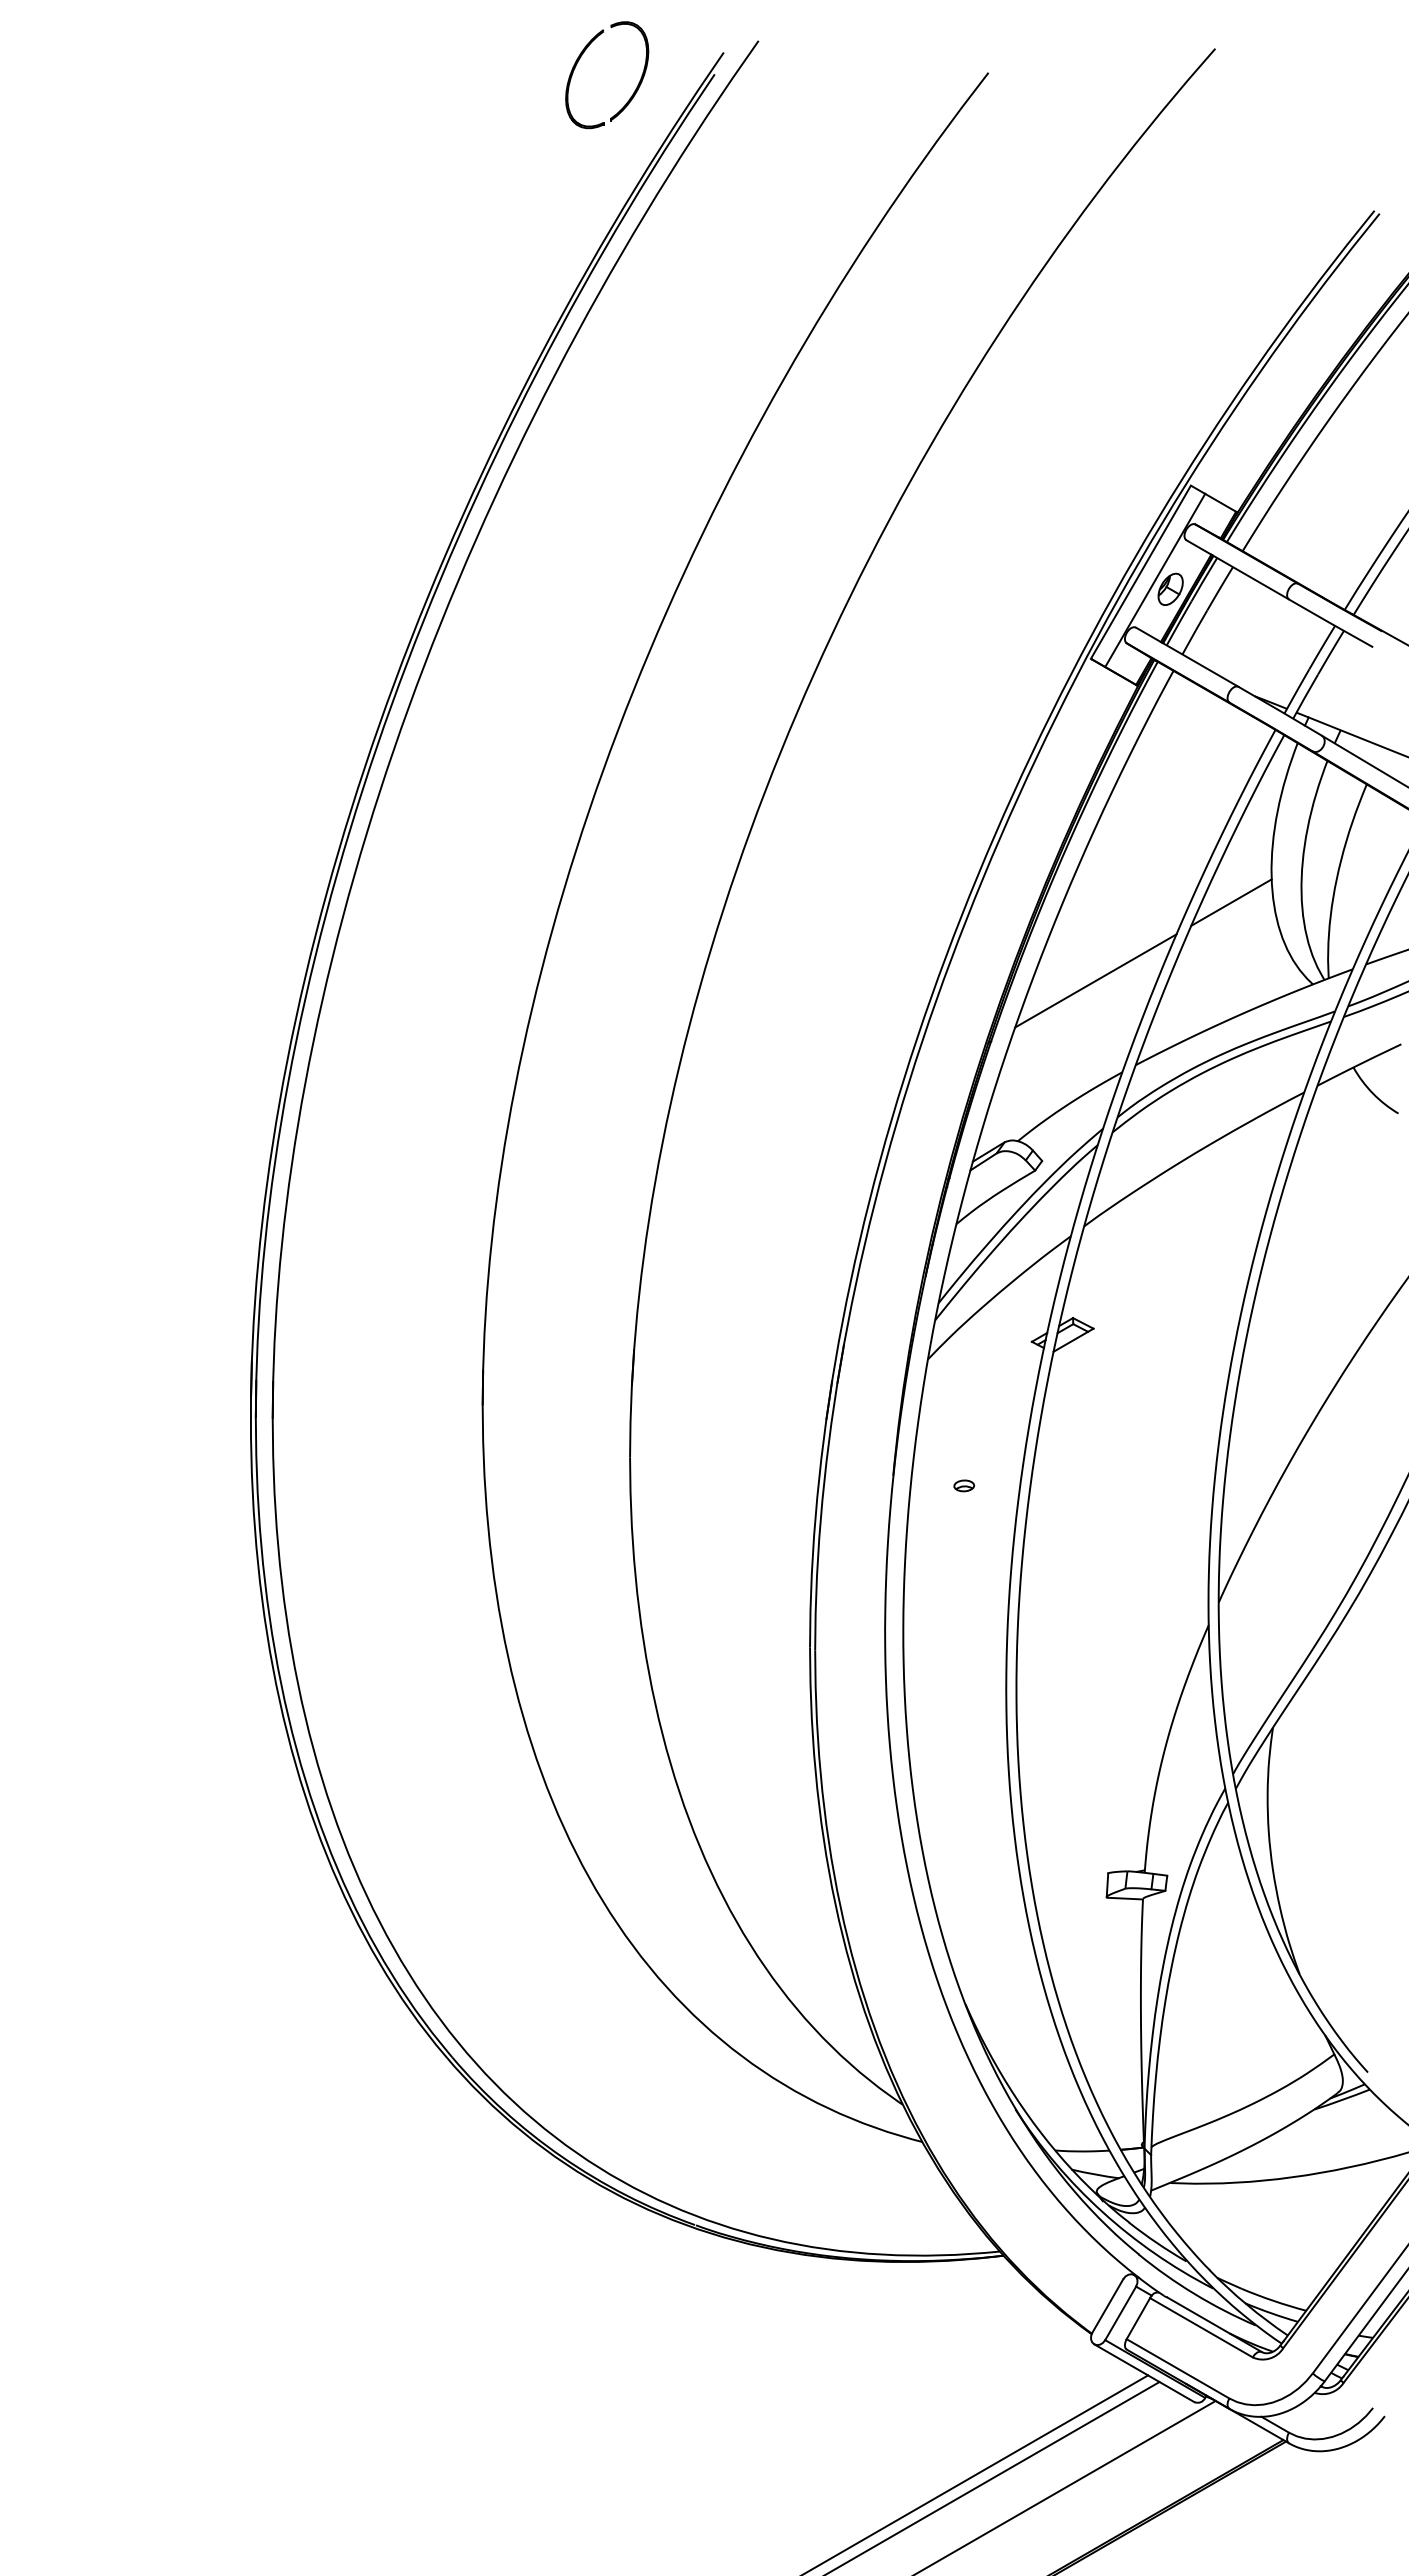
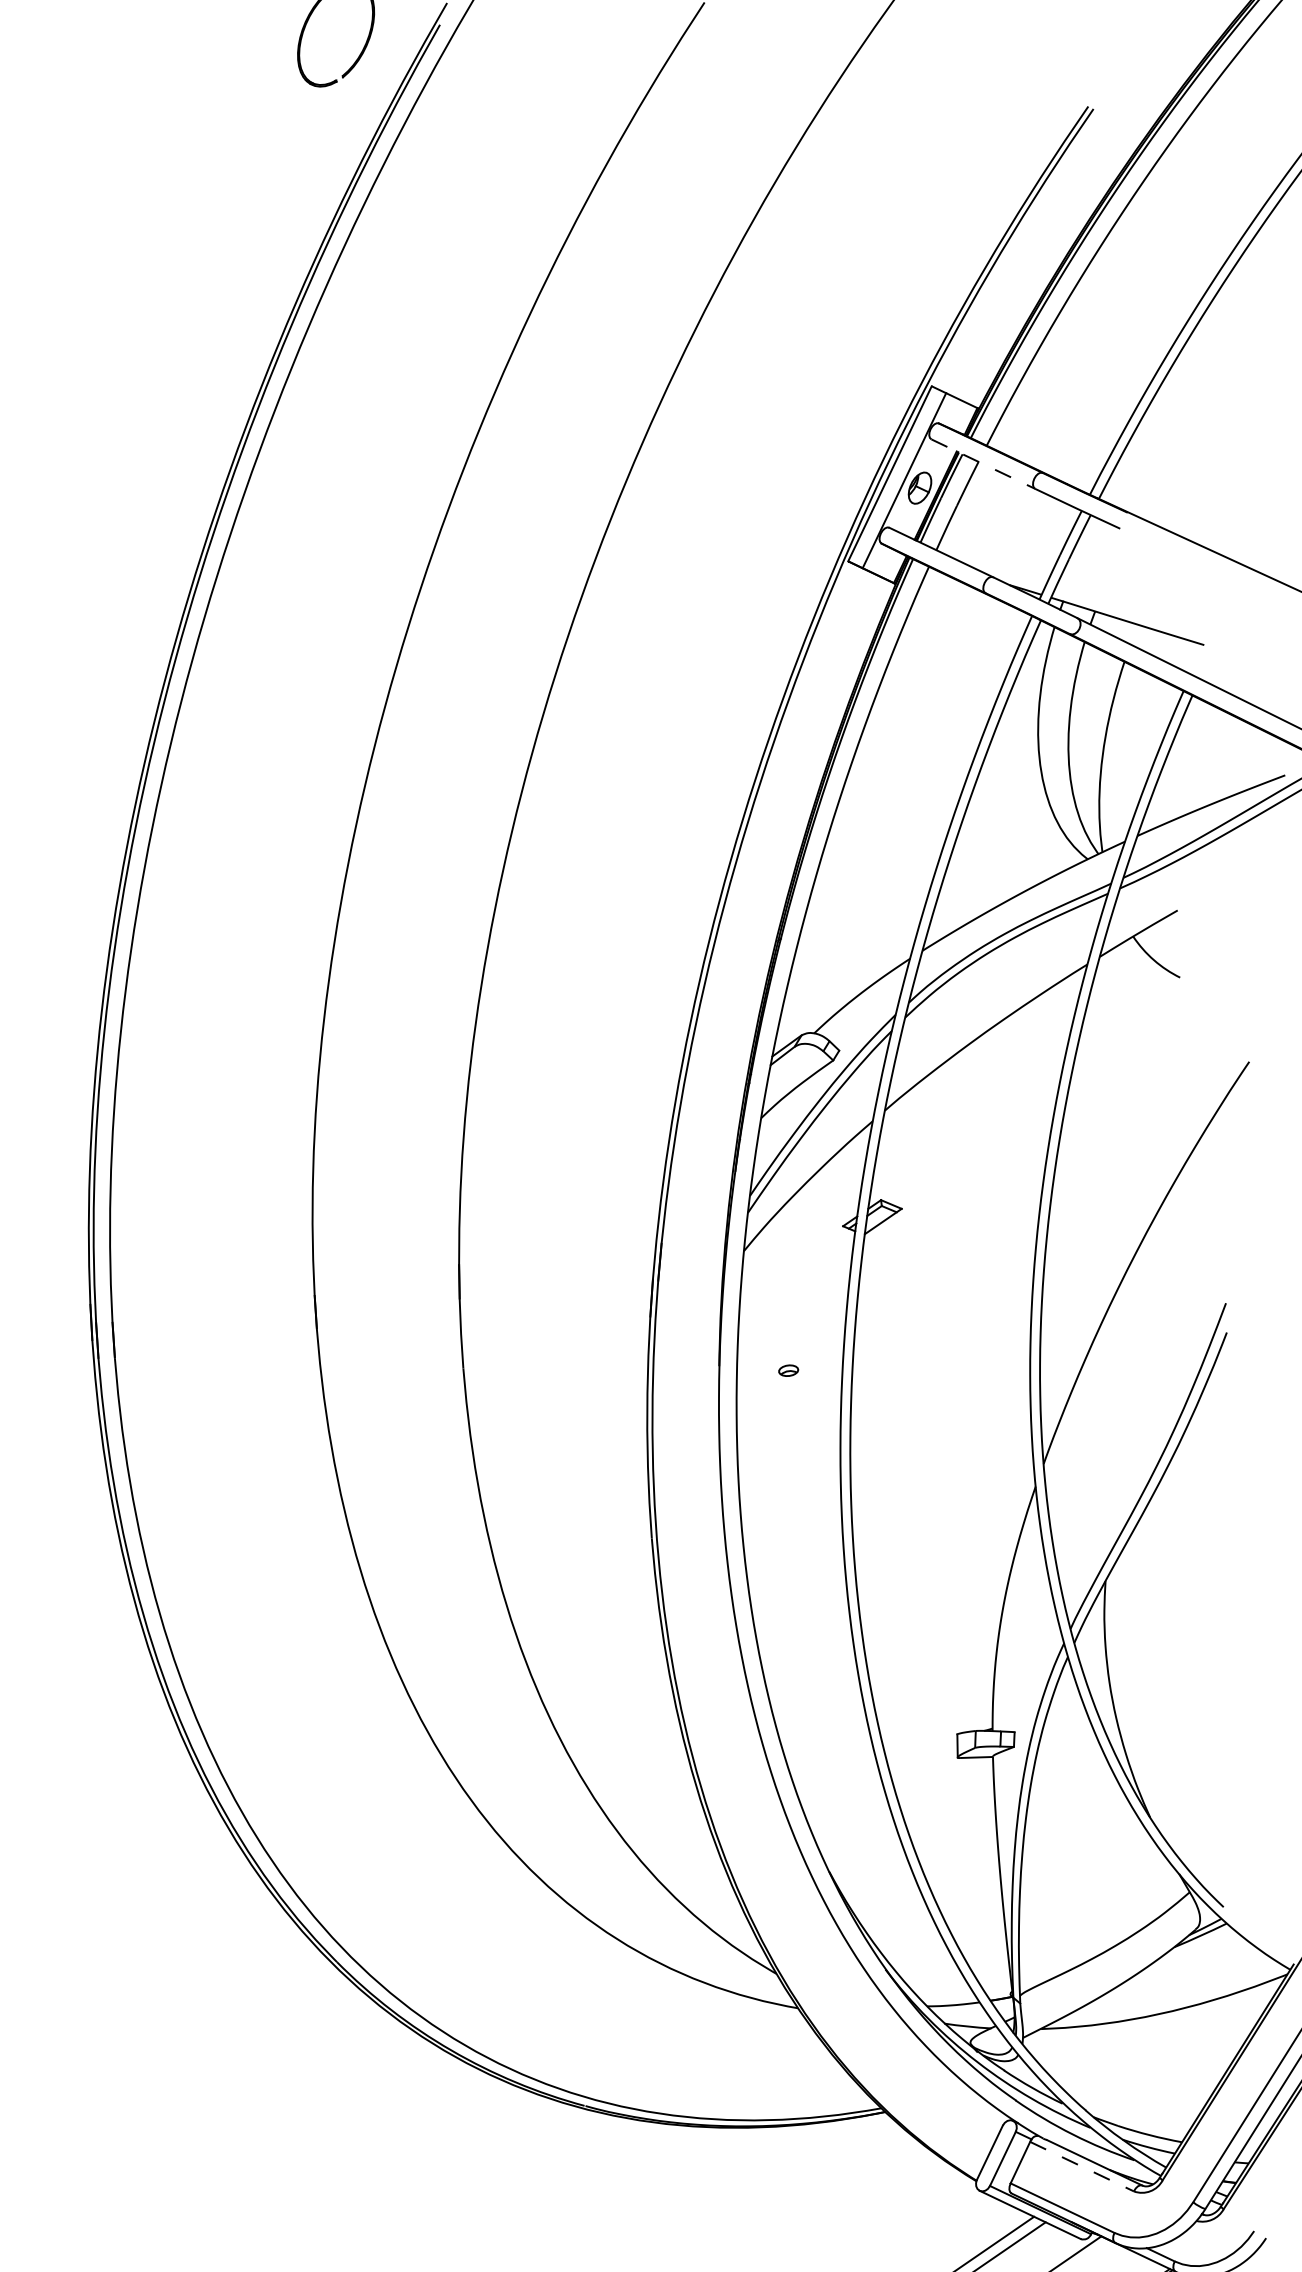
line: (1238, 570) -> (984, 464), solid -> dashed
line: (1231, 902) -> (1002, 786), removed
line: (1095, 980) -> (877, 872), removed
line: (1201, 2328) -> (1082, 2167), solid -> dashed

